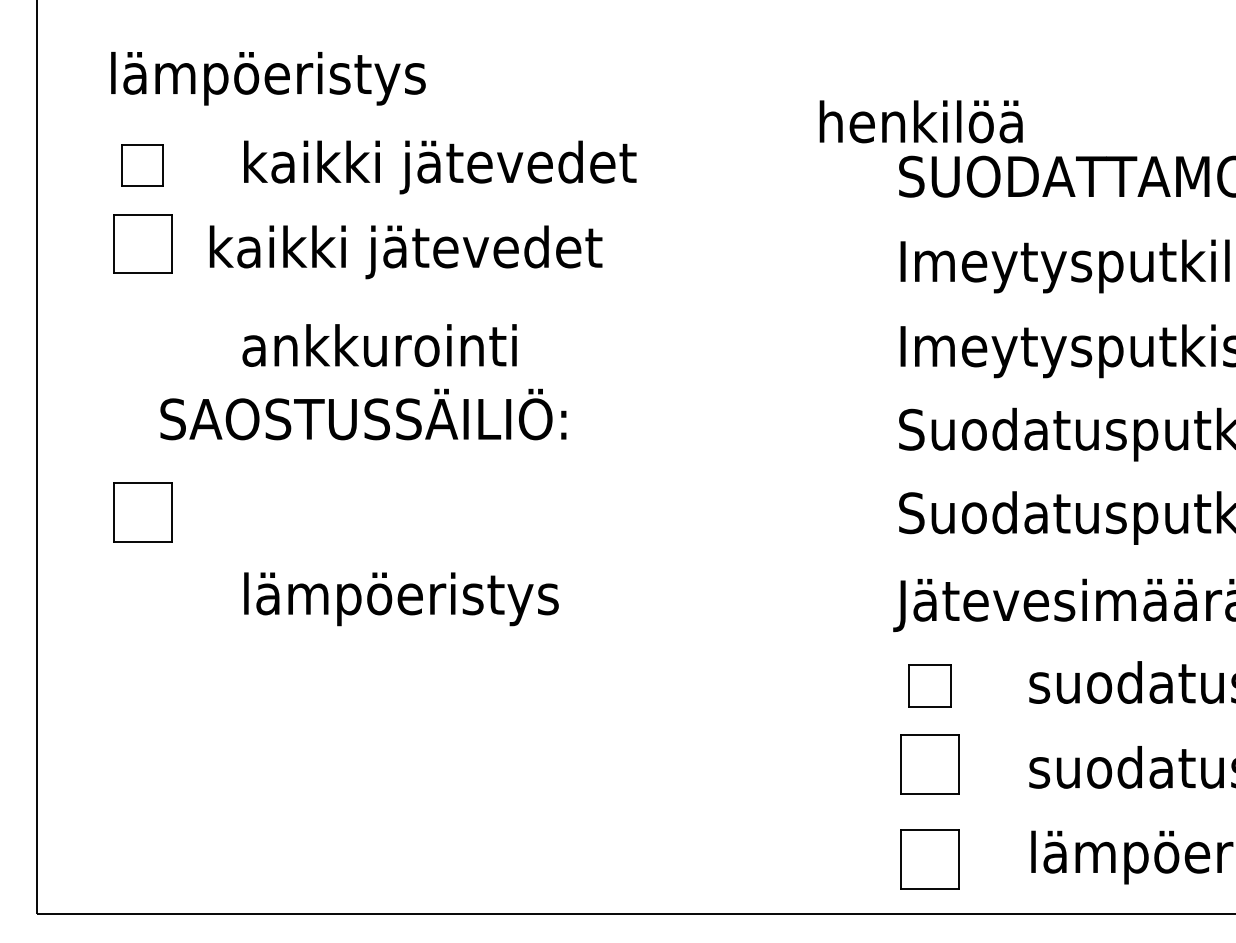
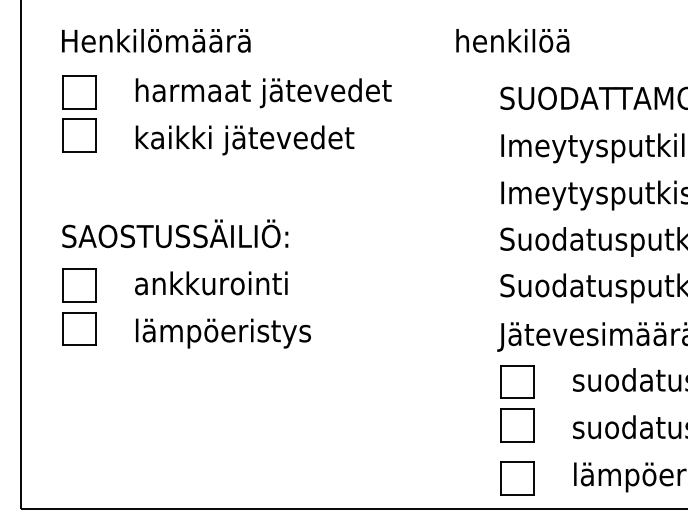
text: (279, 78) -> (155, 43), lämpöeristys -> Henkilömäärä
text: (920, 121) -> (512, 40), moved
part: (142, 166) -> (79, 92), size x1.43
text: (475, 167) -> (264, 93), kaikki jätevedet -> harmaat jätevedet
text: (405, 252) -> (244, 140), moved
text: (379, 345) -> (211, 283), moved
text: (363, 414) -> (175, 233), moved
part: (142, 590) -> (79, 328), added
part: (929, 685) -> (517, 381), size x1.43

